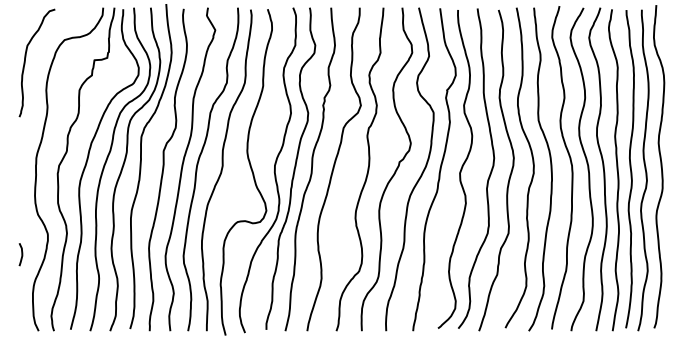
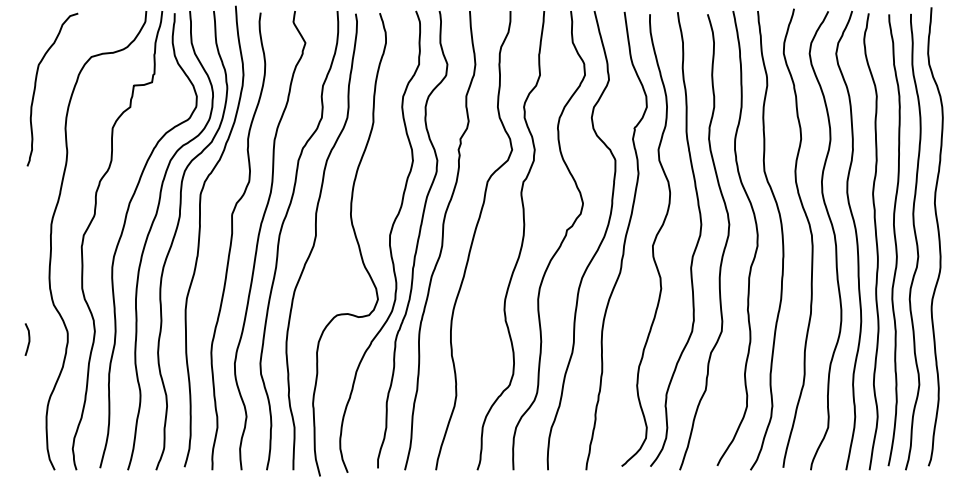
curve: (21, 254) -> (28, 339), moved

